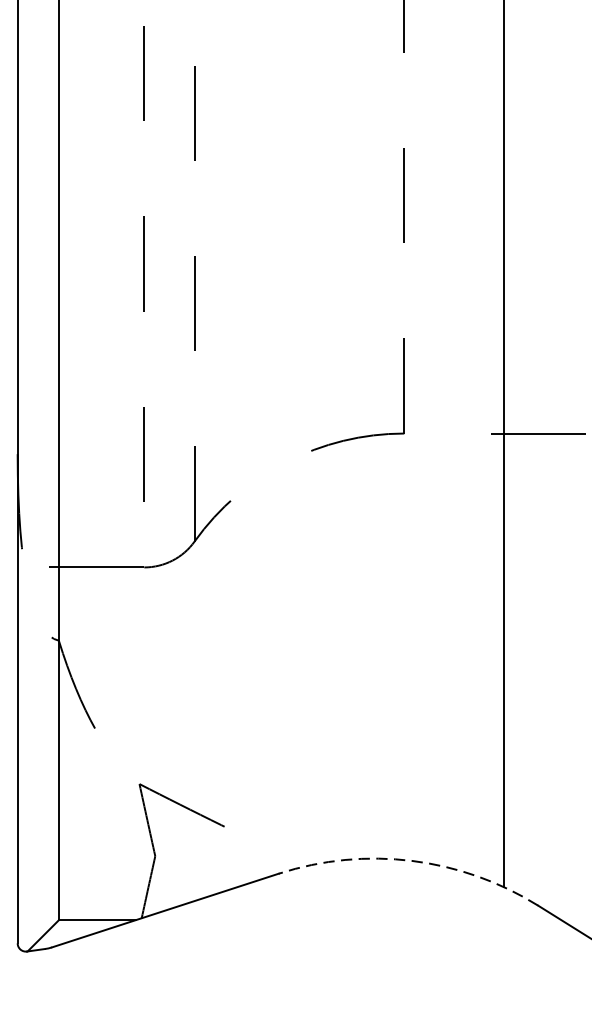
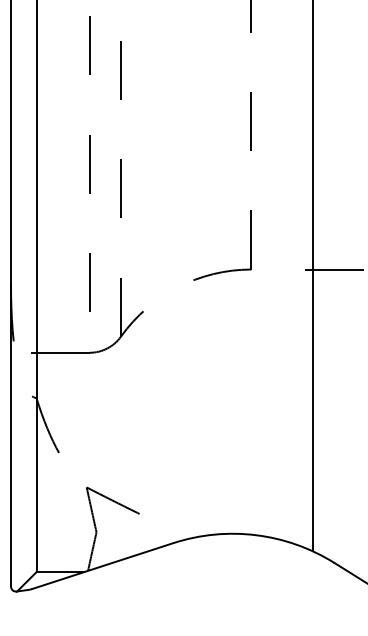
arc: (412, 861) -> (256, 535), dashed -> solid

